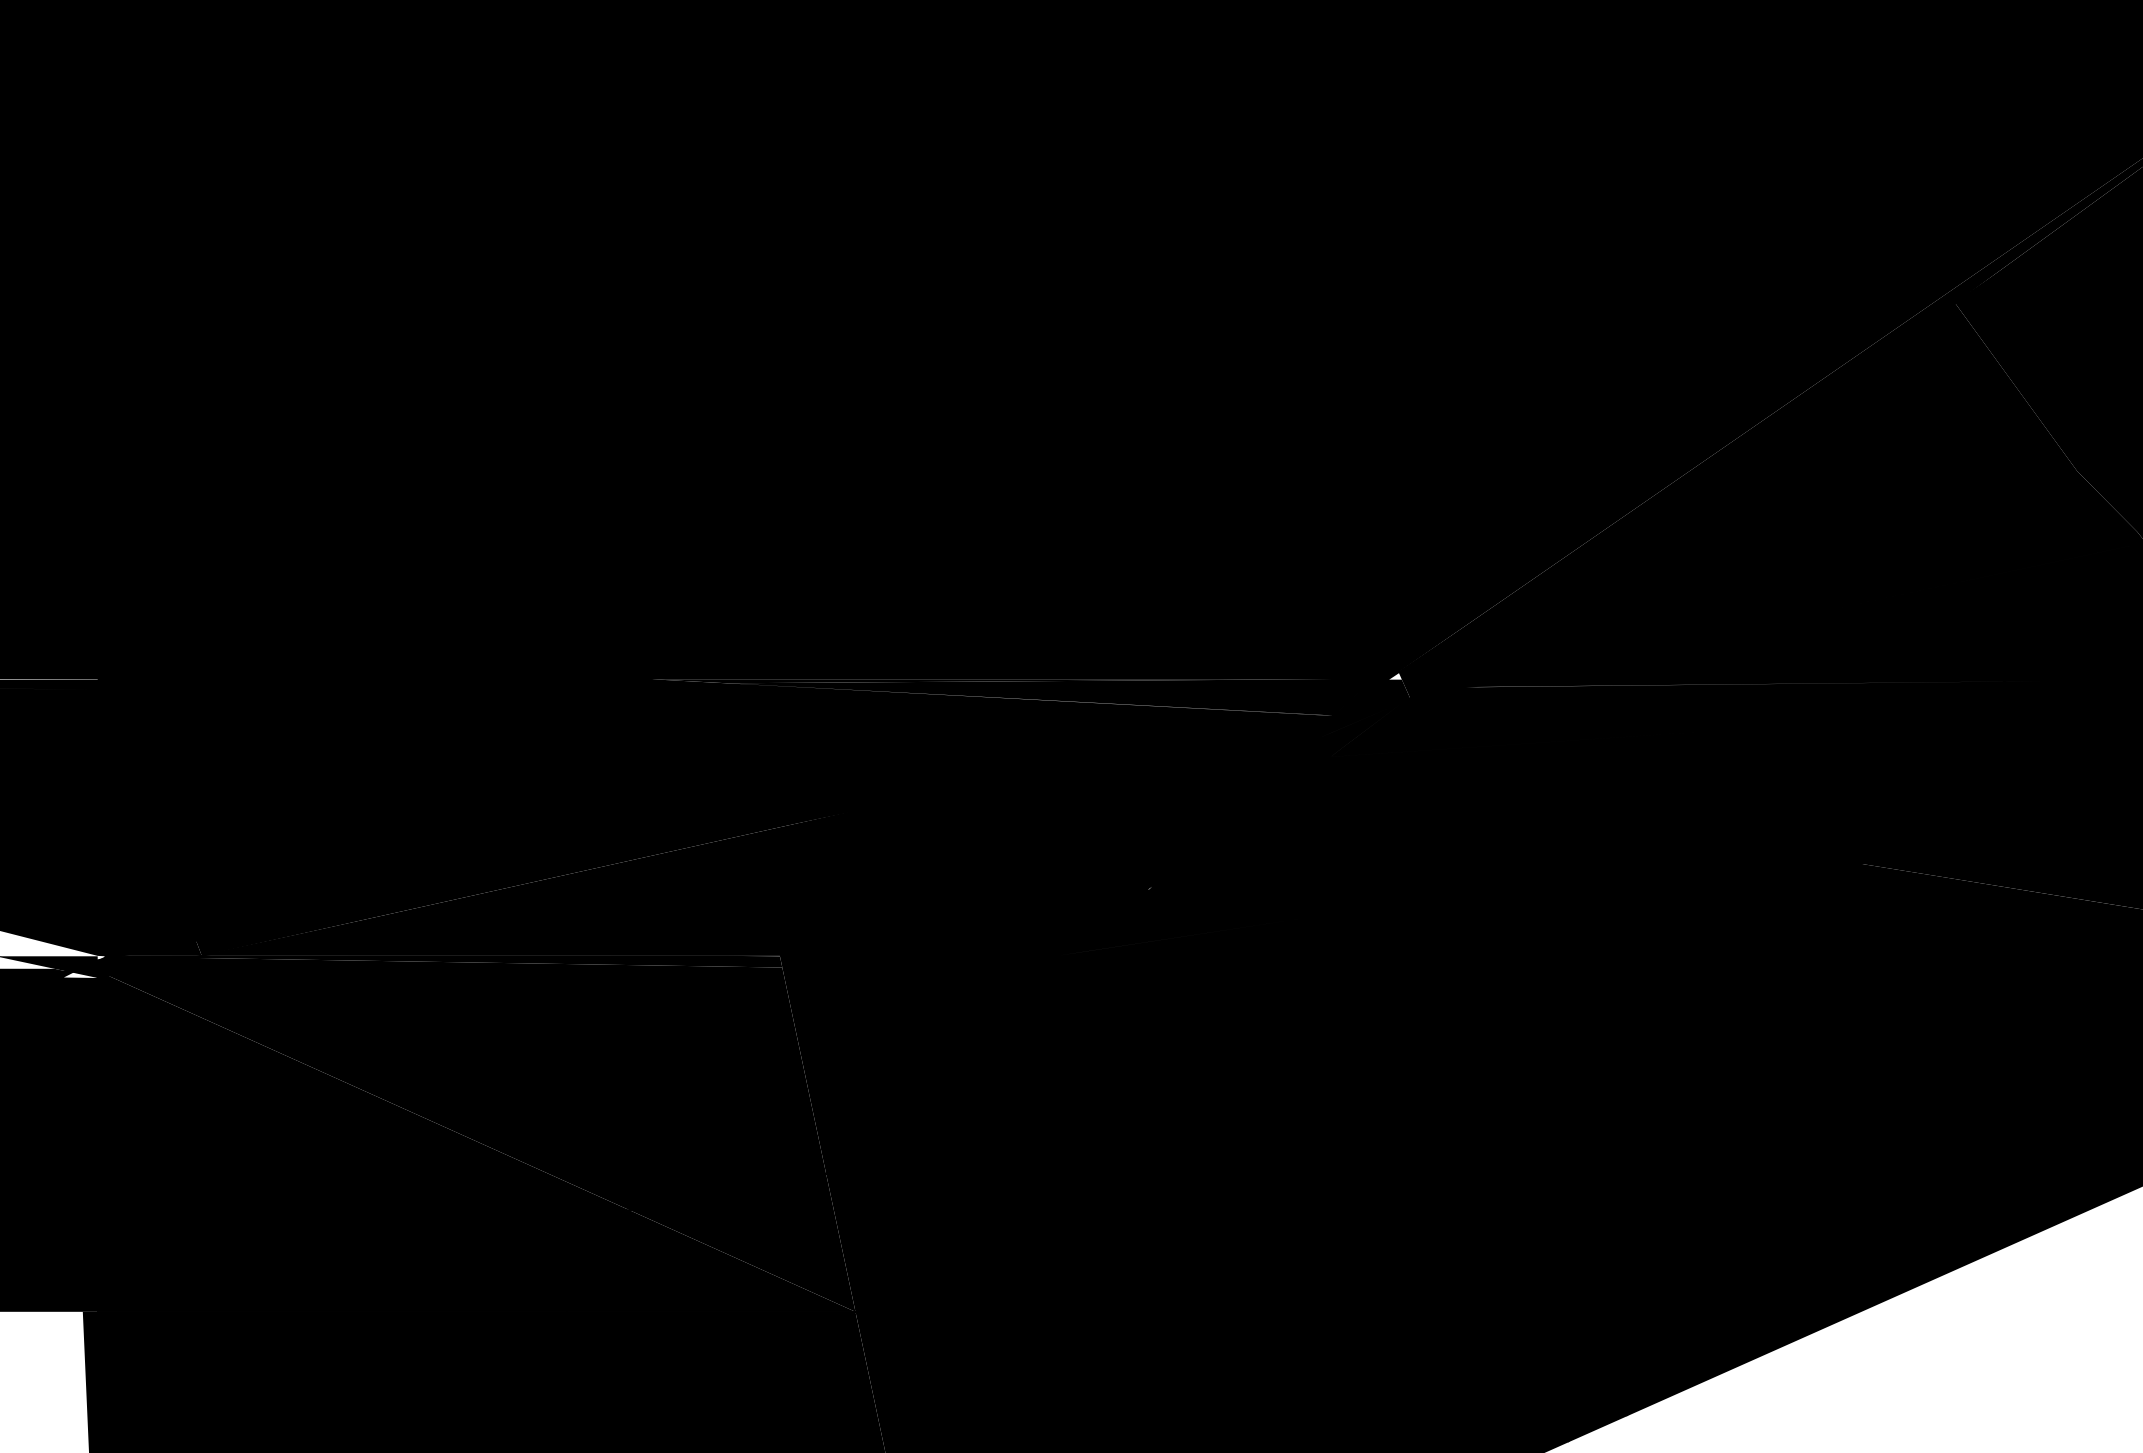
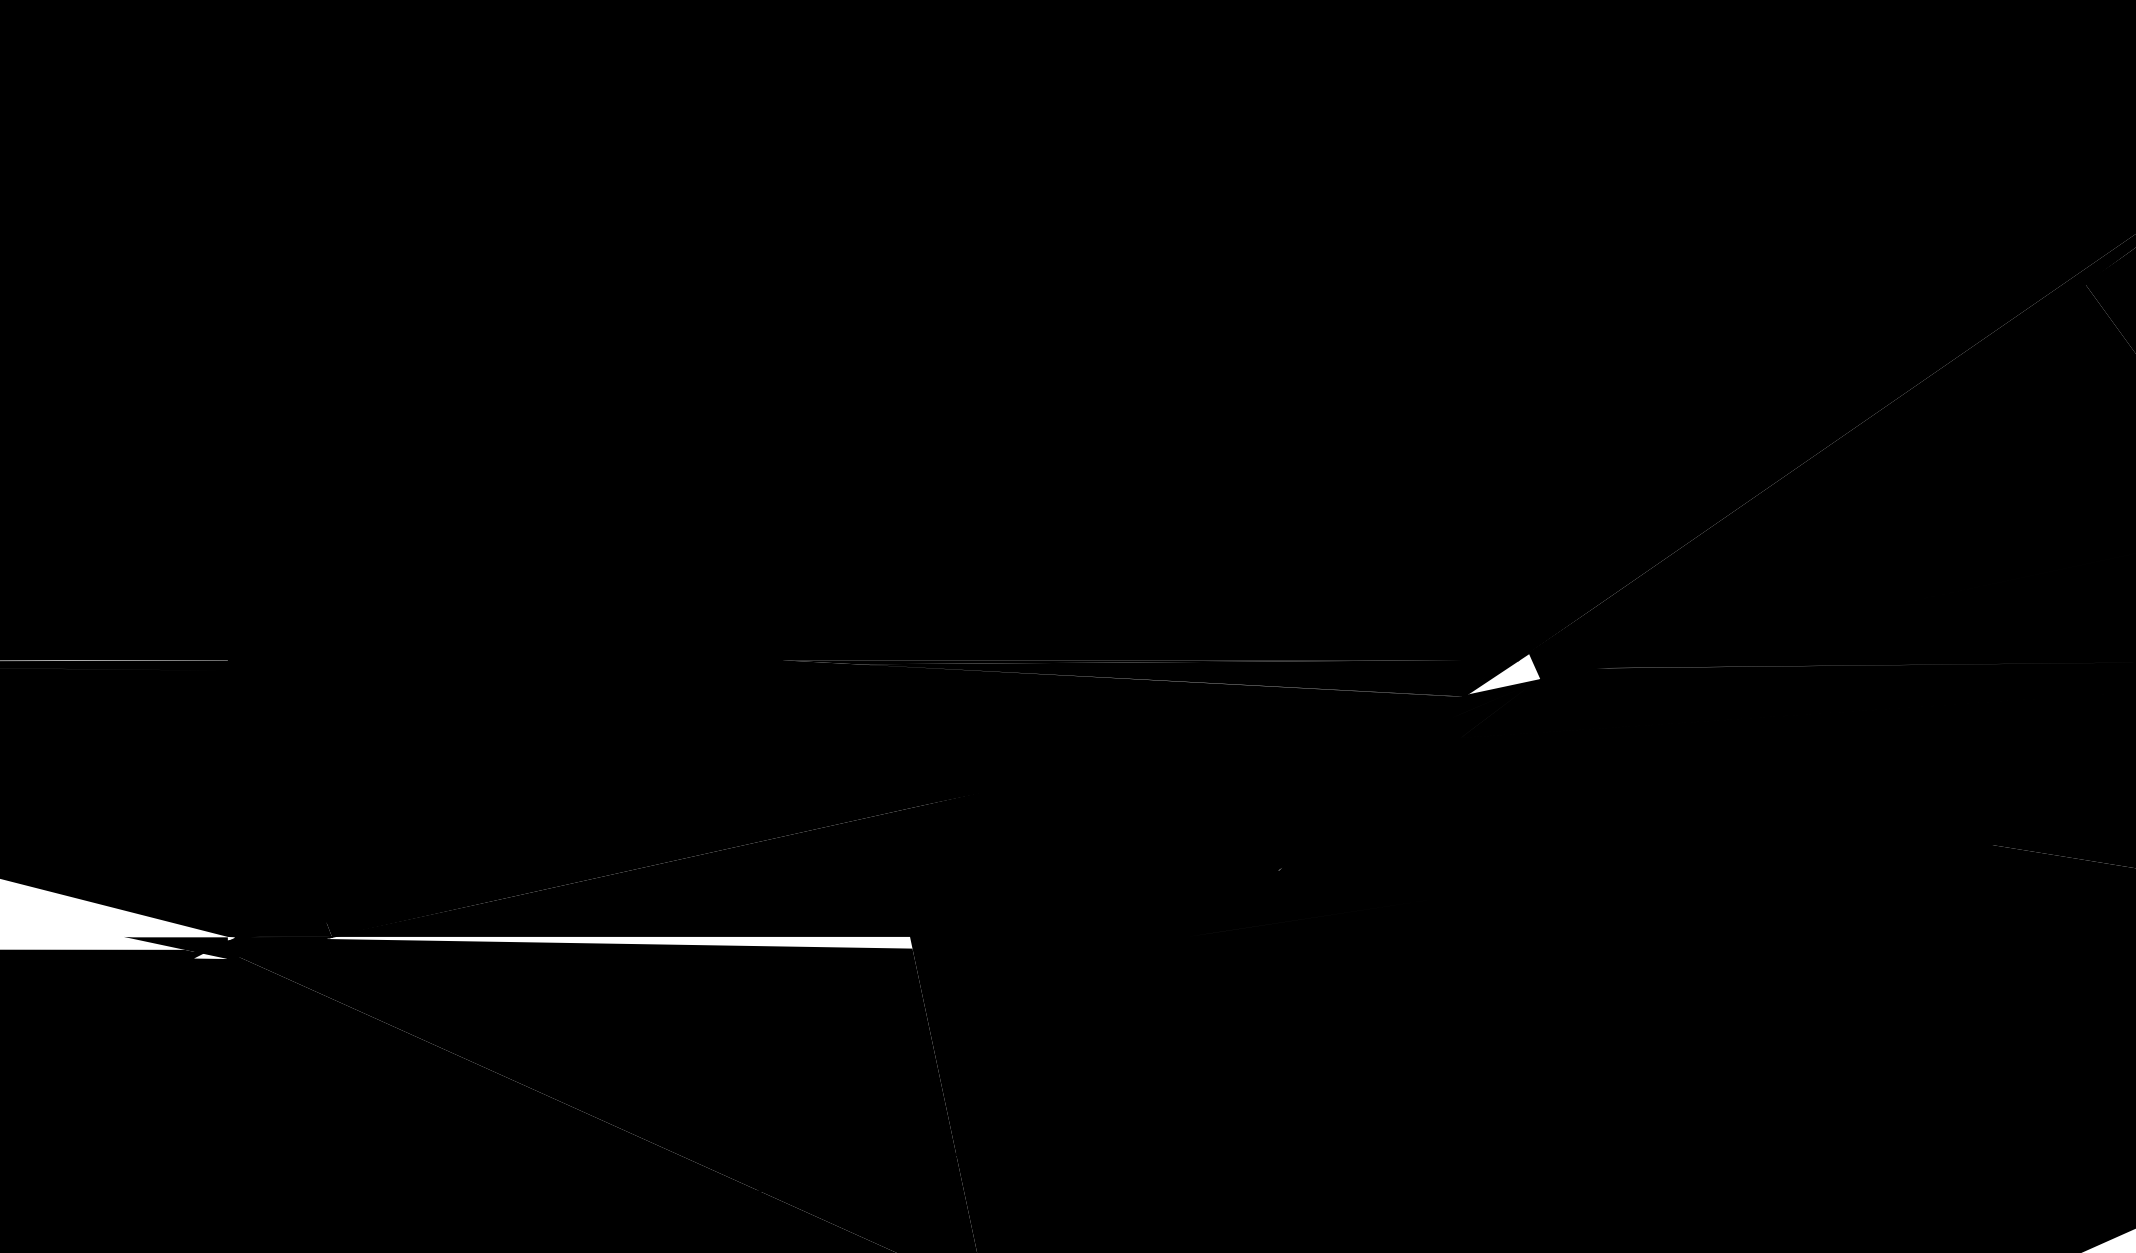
fill: (1372, 697) -> (1502, 678), removed
fill: (487, 961) -> (617, 942), removed

